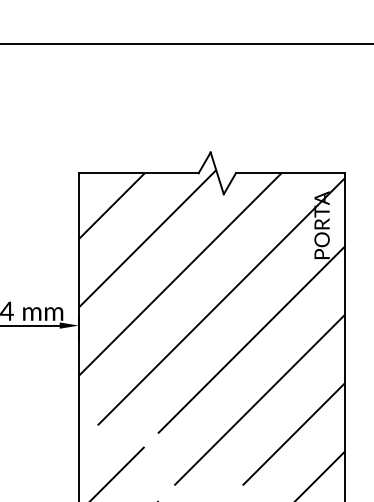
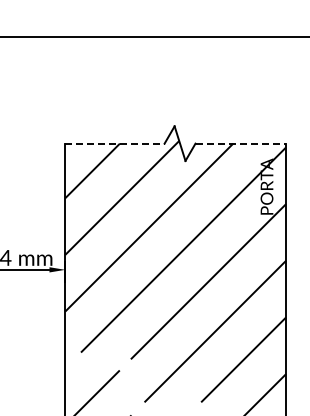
line: (138, 173) -> (114, 143), solid -> dashed
line: (291, 173) -> (241, 143), solid -> dashed

